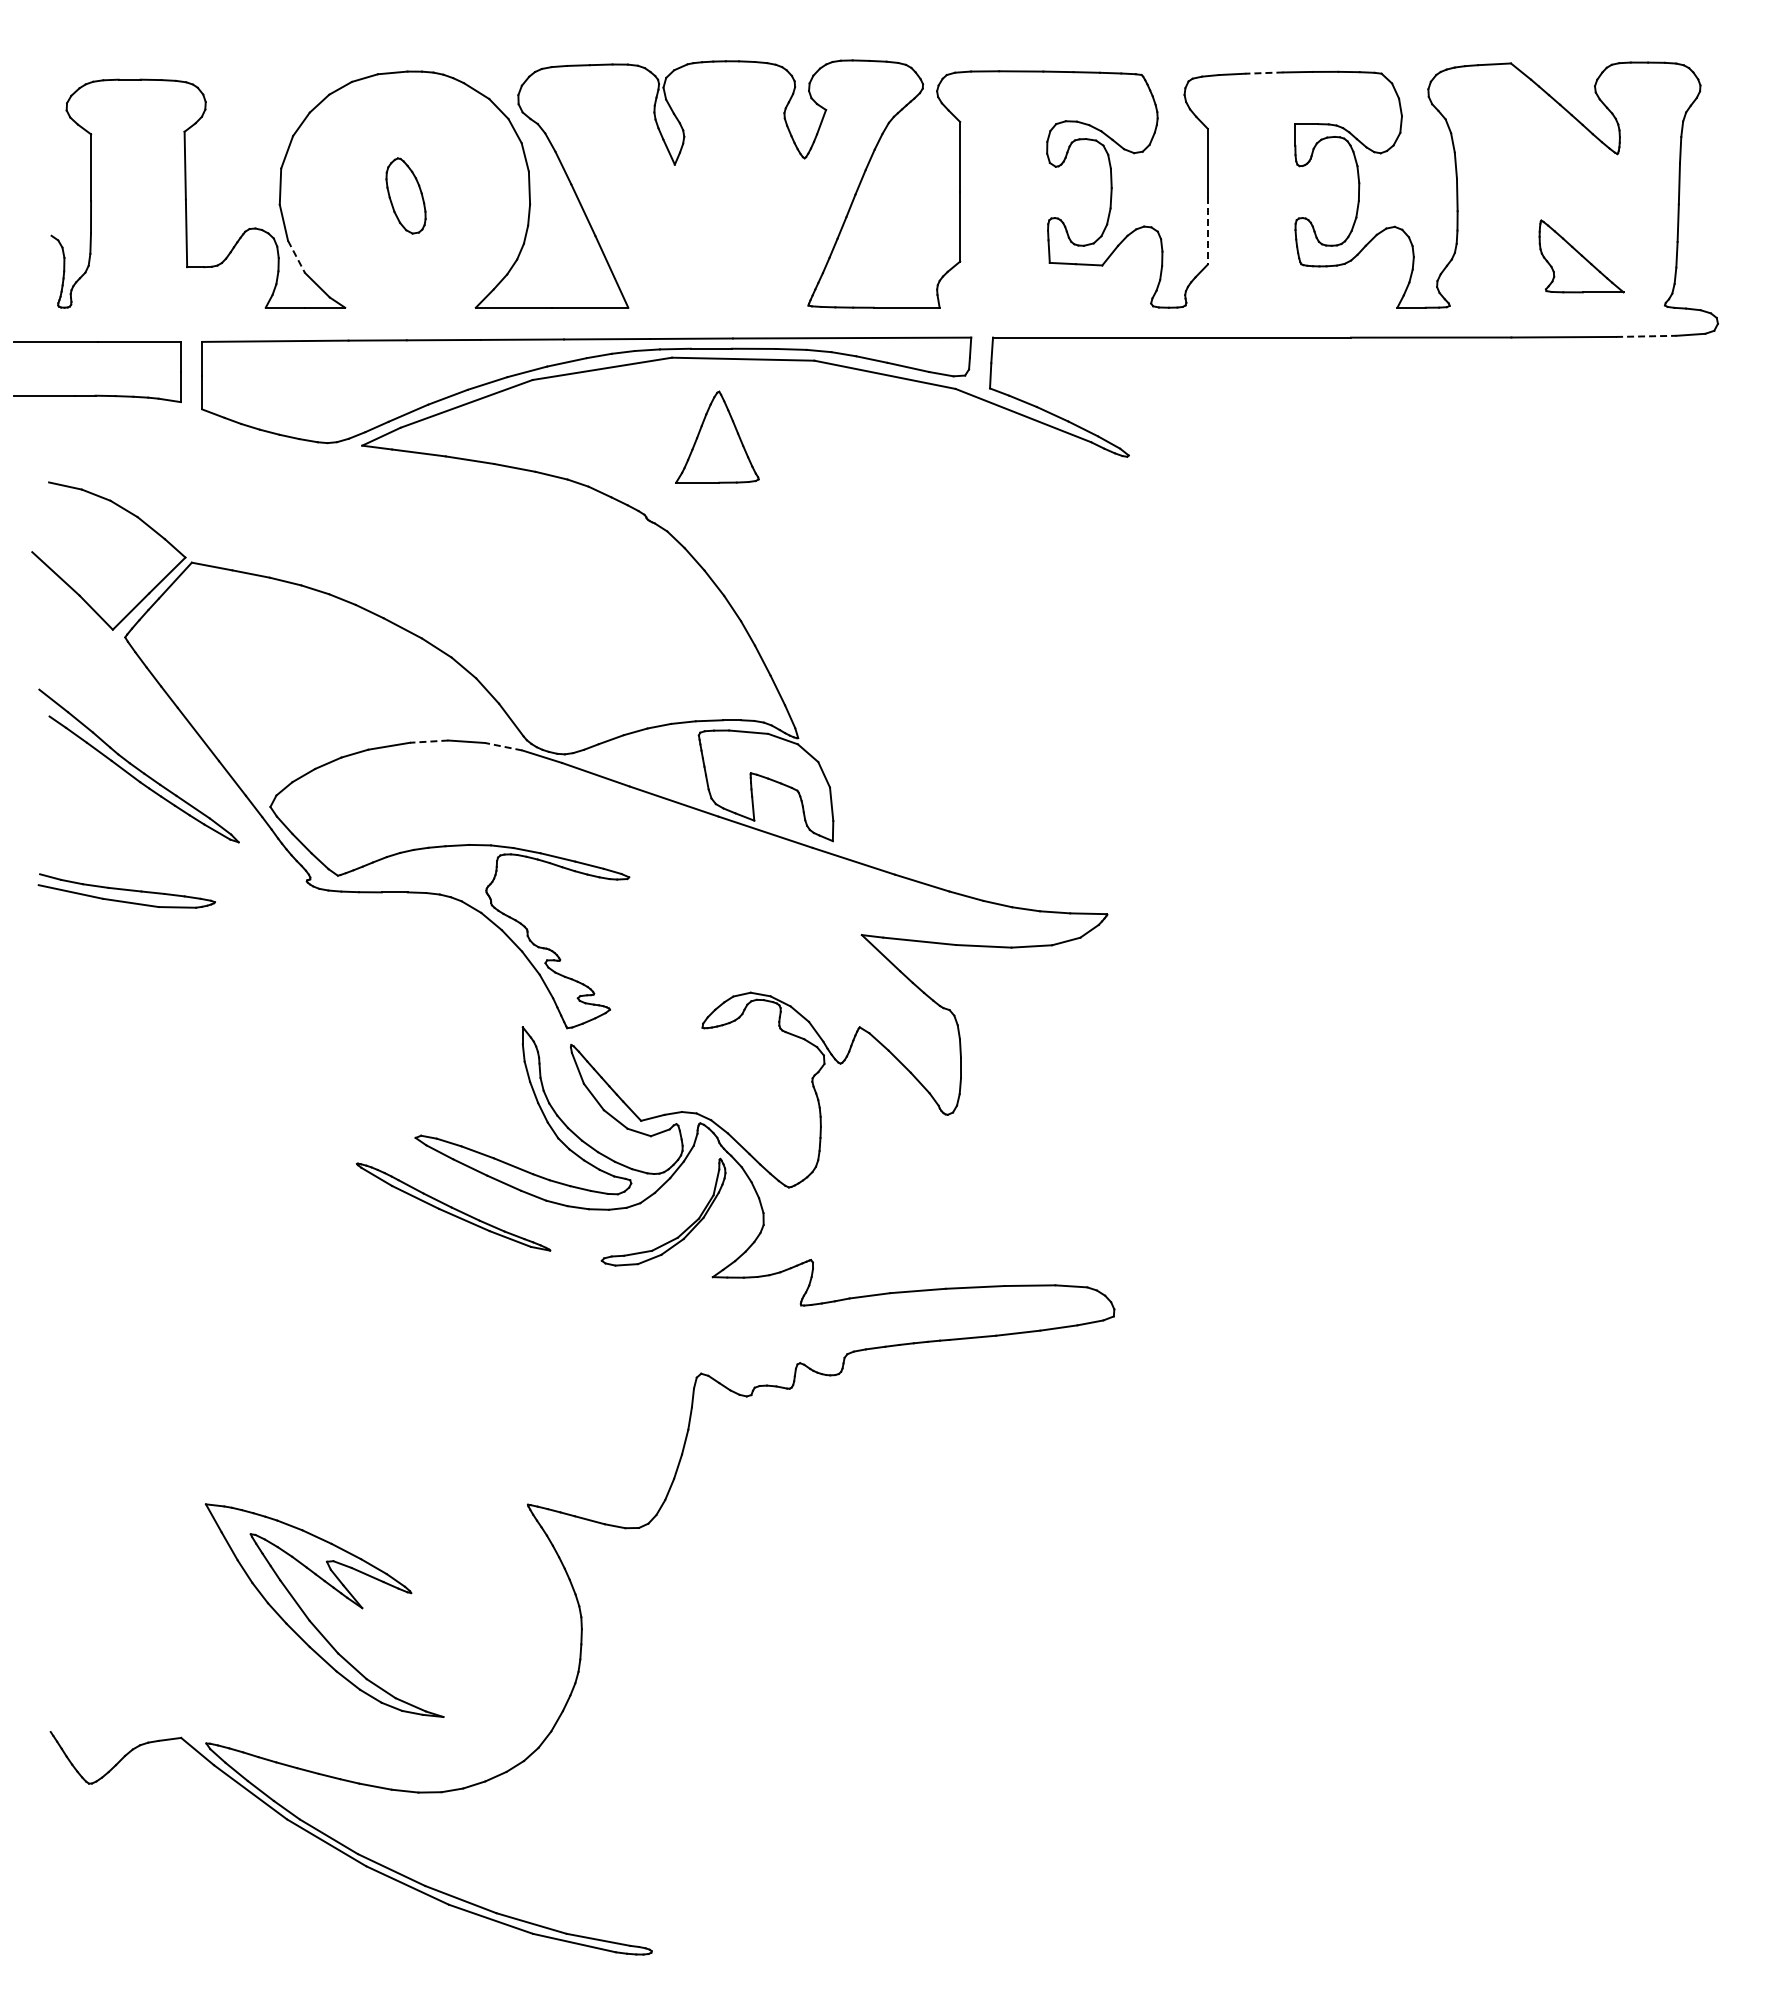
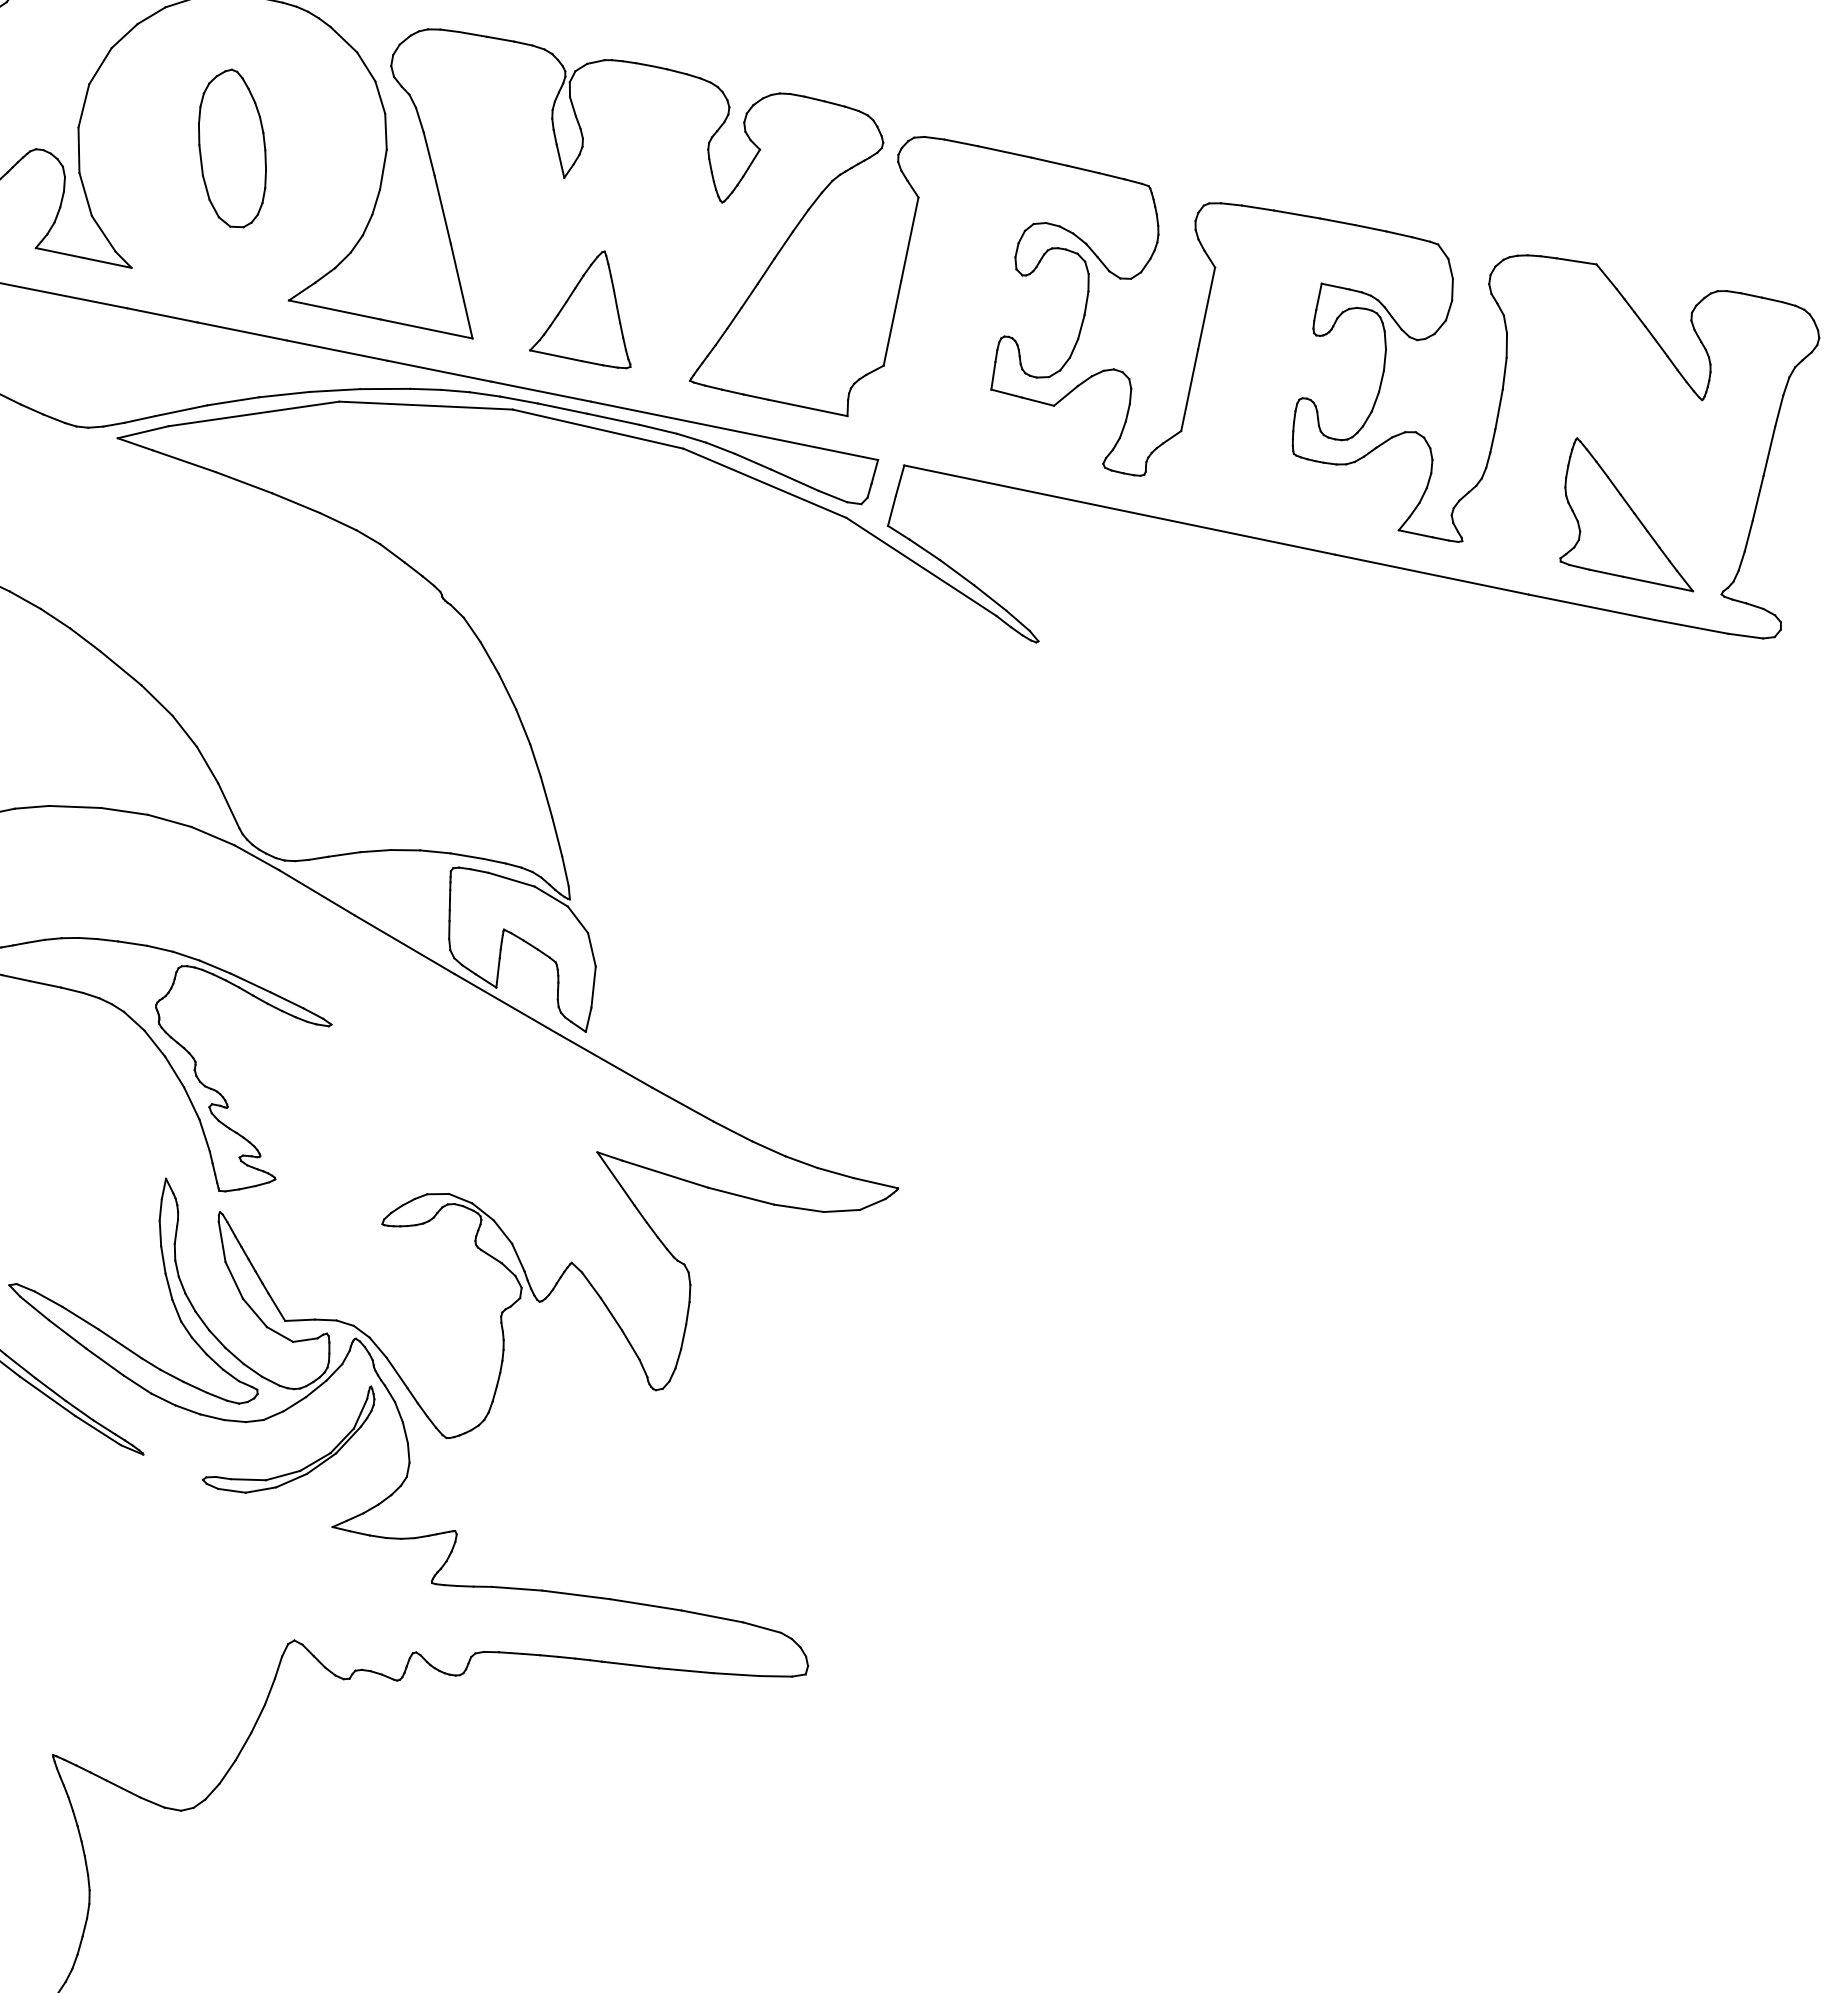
line: (1263, 73) -> (1295, 214), dashed -> solid
part: (405, 195) -> (232, 147), size x1.67
line: (1207, 230) -> (1189, 389), dashed -> solid
part: (1581, 256) -> (1633, 514), size x1.43
line: (296, 257) -> (85, 195), dashed -> solid
line: (1646, 336) -> (1691, 627), dashed -> solid
part: (717, 436) -> (591, 305), moved
line: (428, 741) -> (123, 811), dashed -> solid
line: (503, 746) -> (212, 835), dashed -> solid

